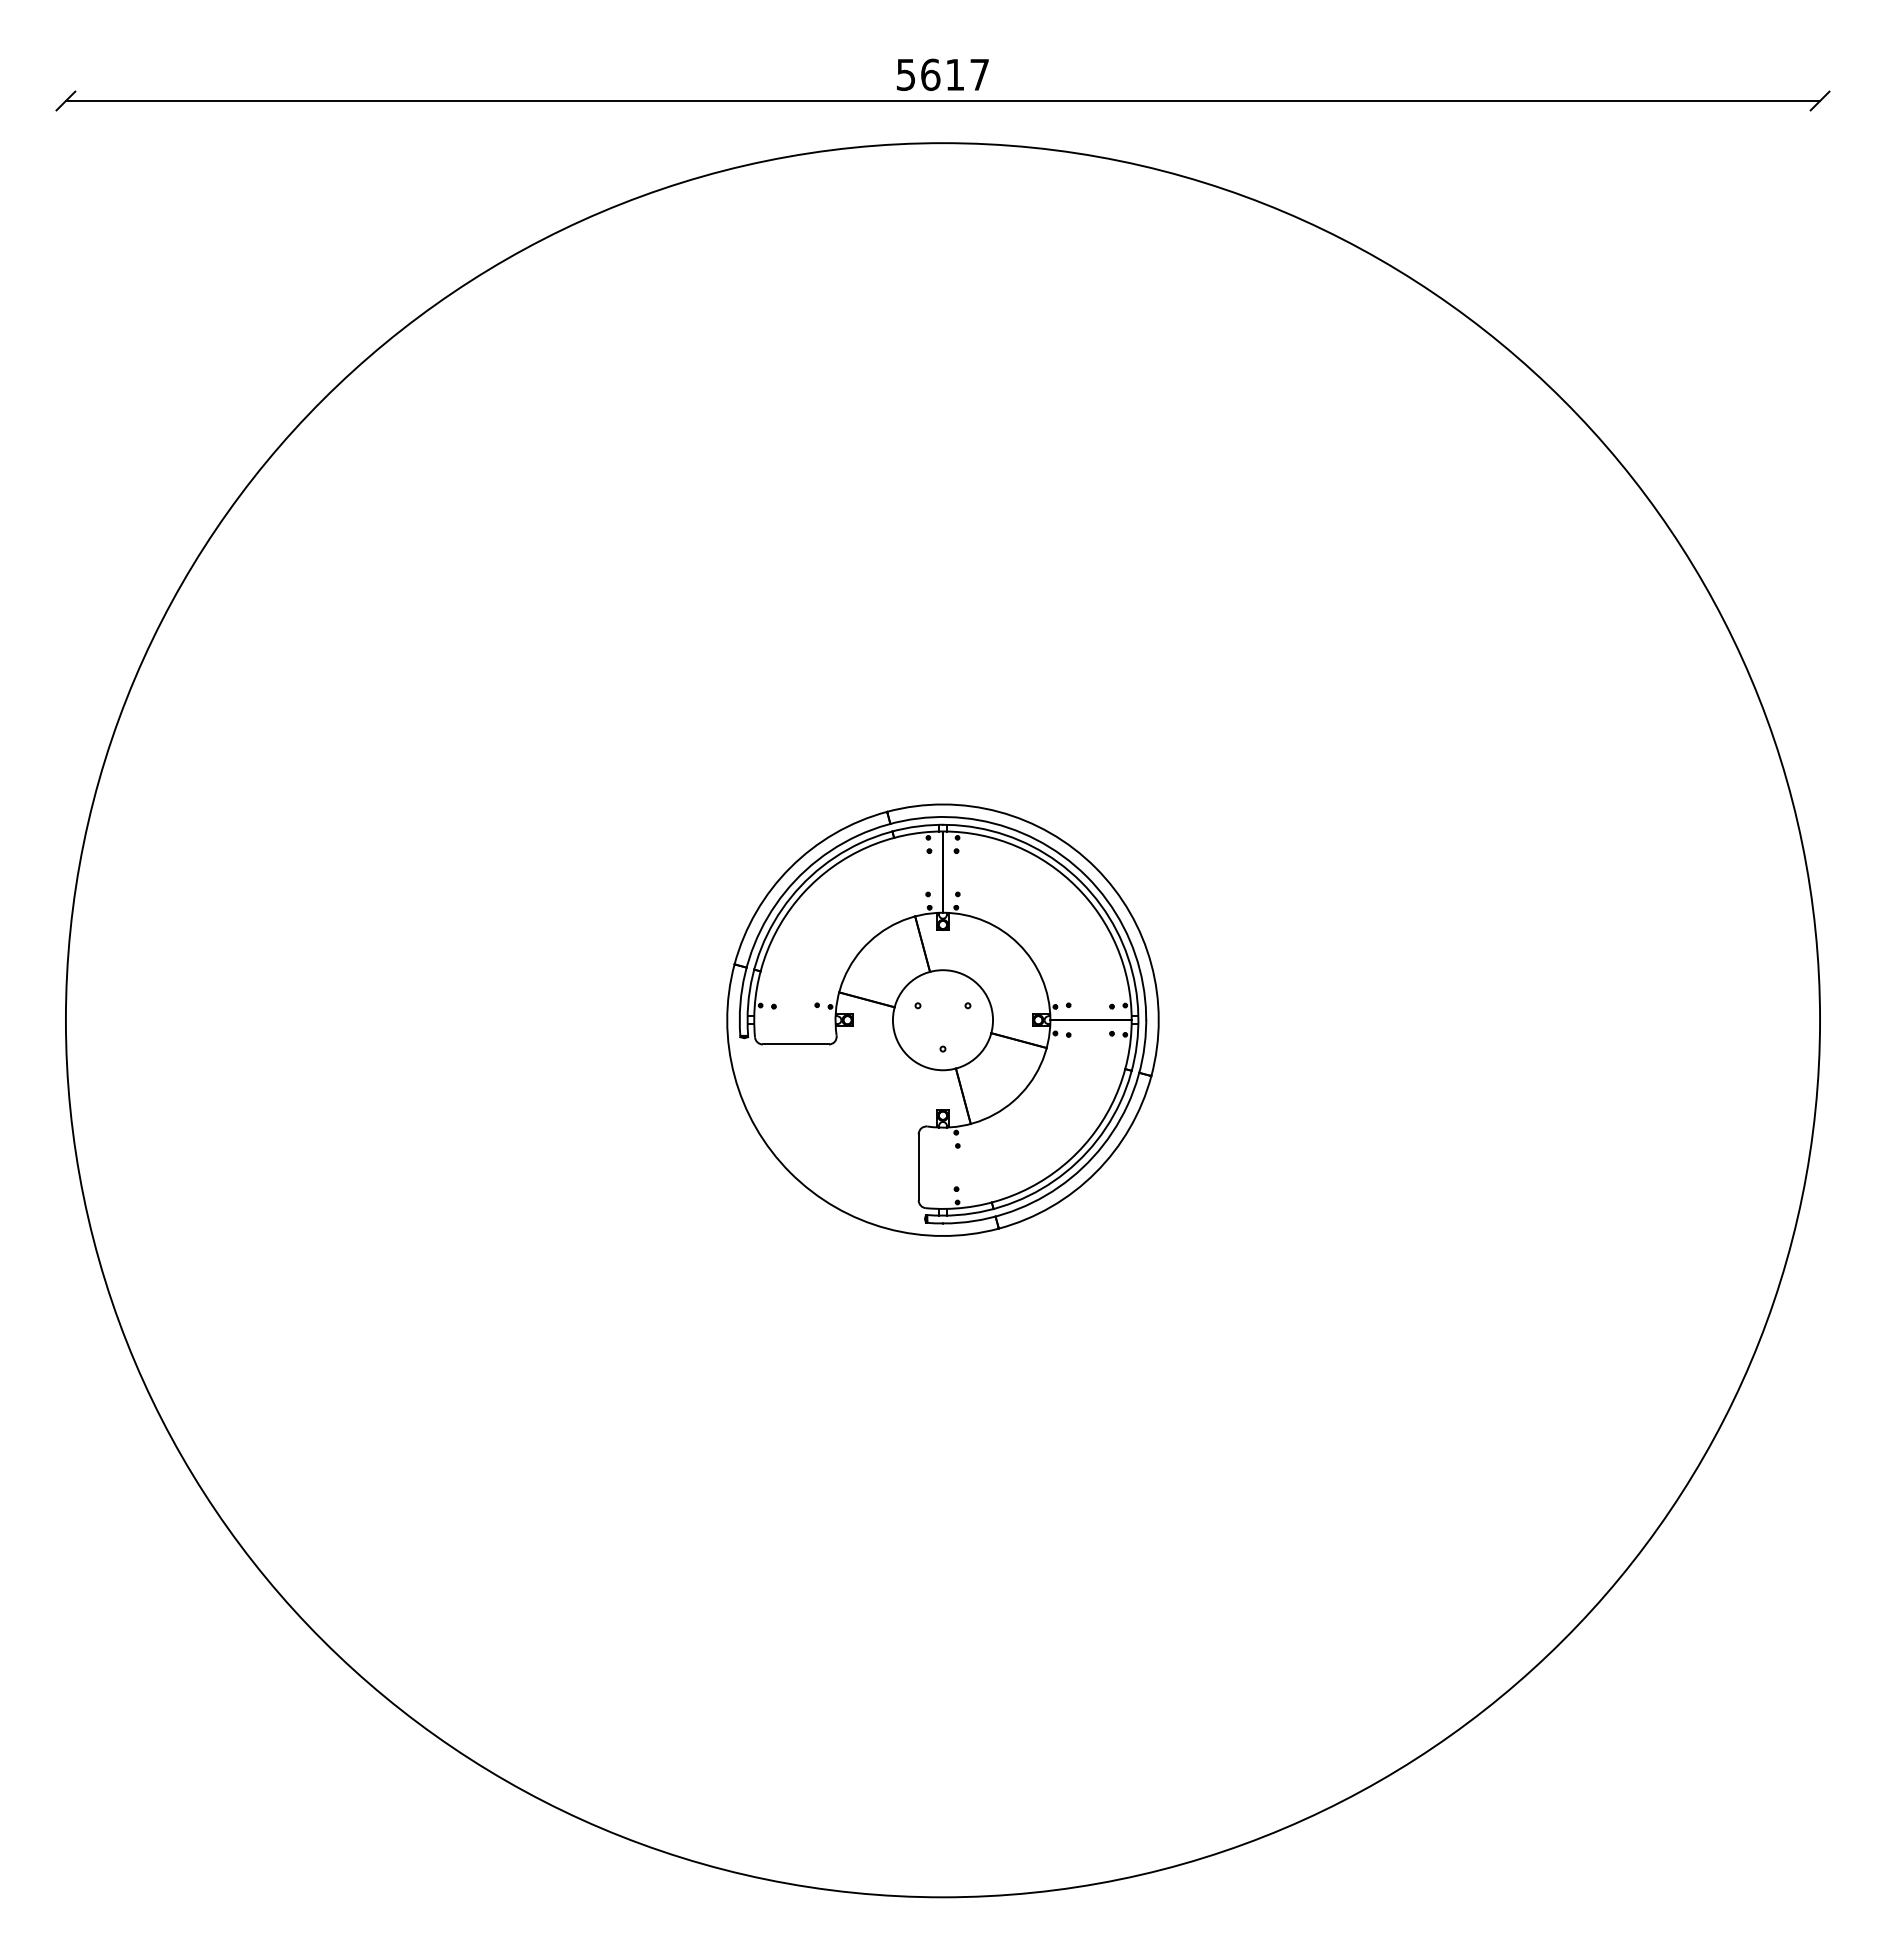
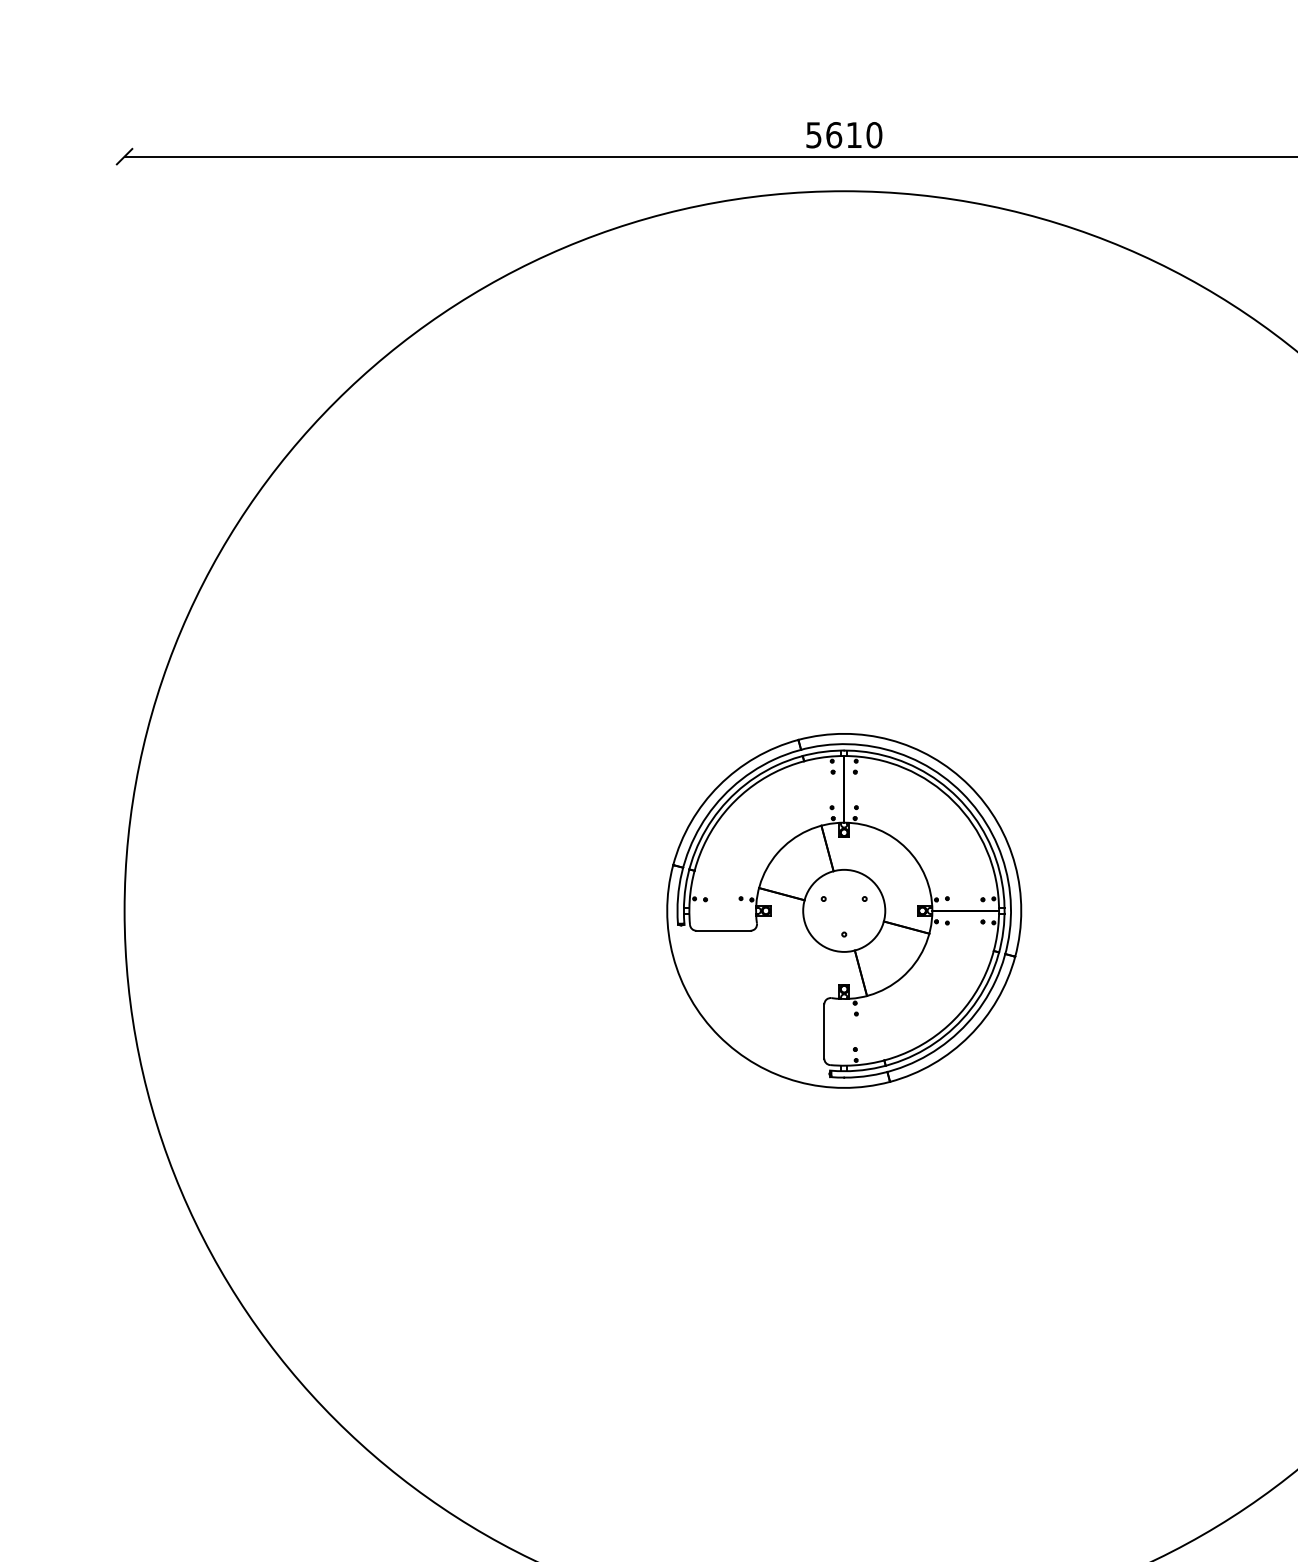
text: (979, 74) -> (874, 134), 5617 -> 5610

